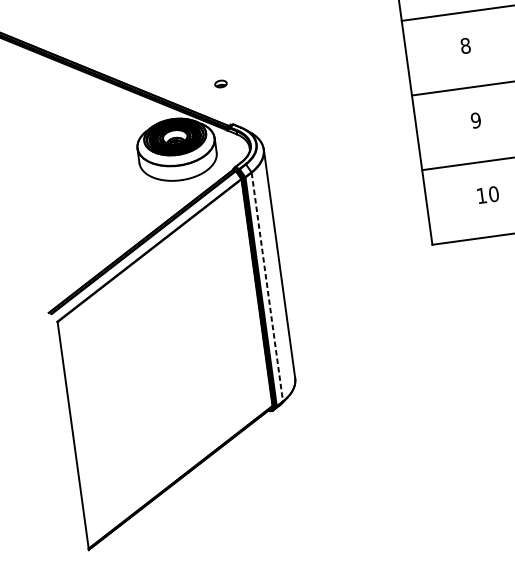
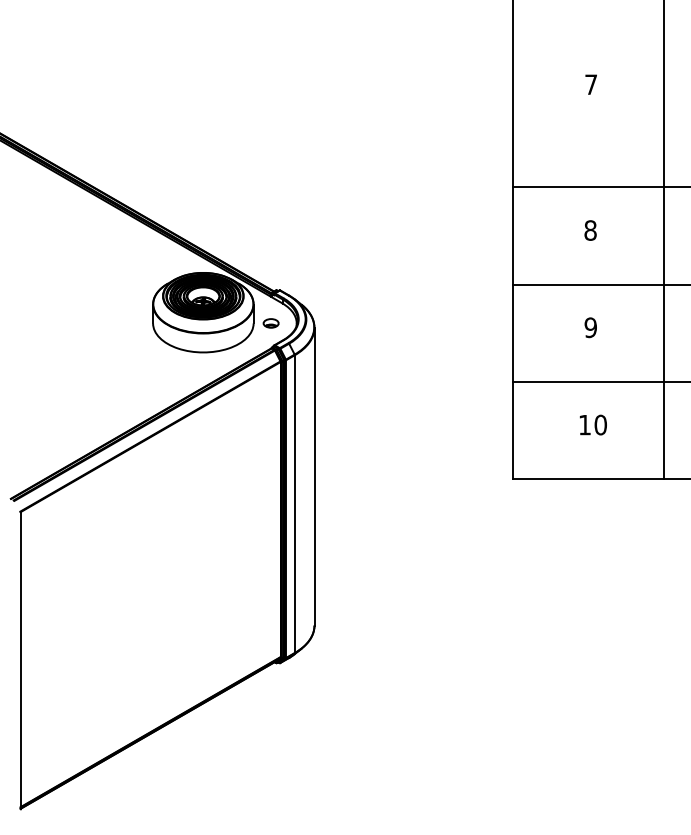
part: (220, 84) -> (270, 323), moved
line: (267, 287) -> (294, 504), dashed -> solid

